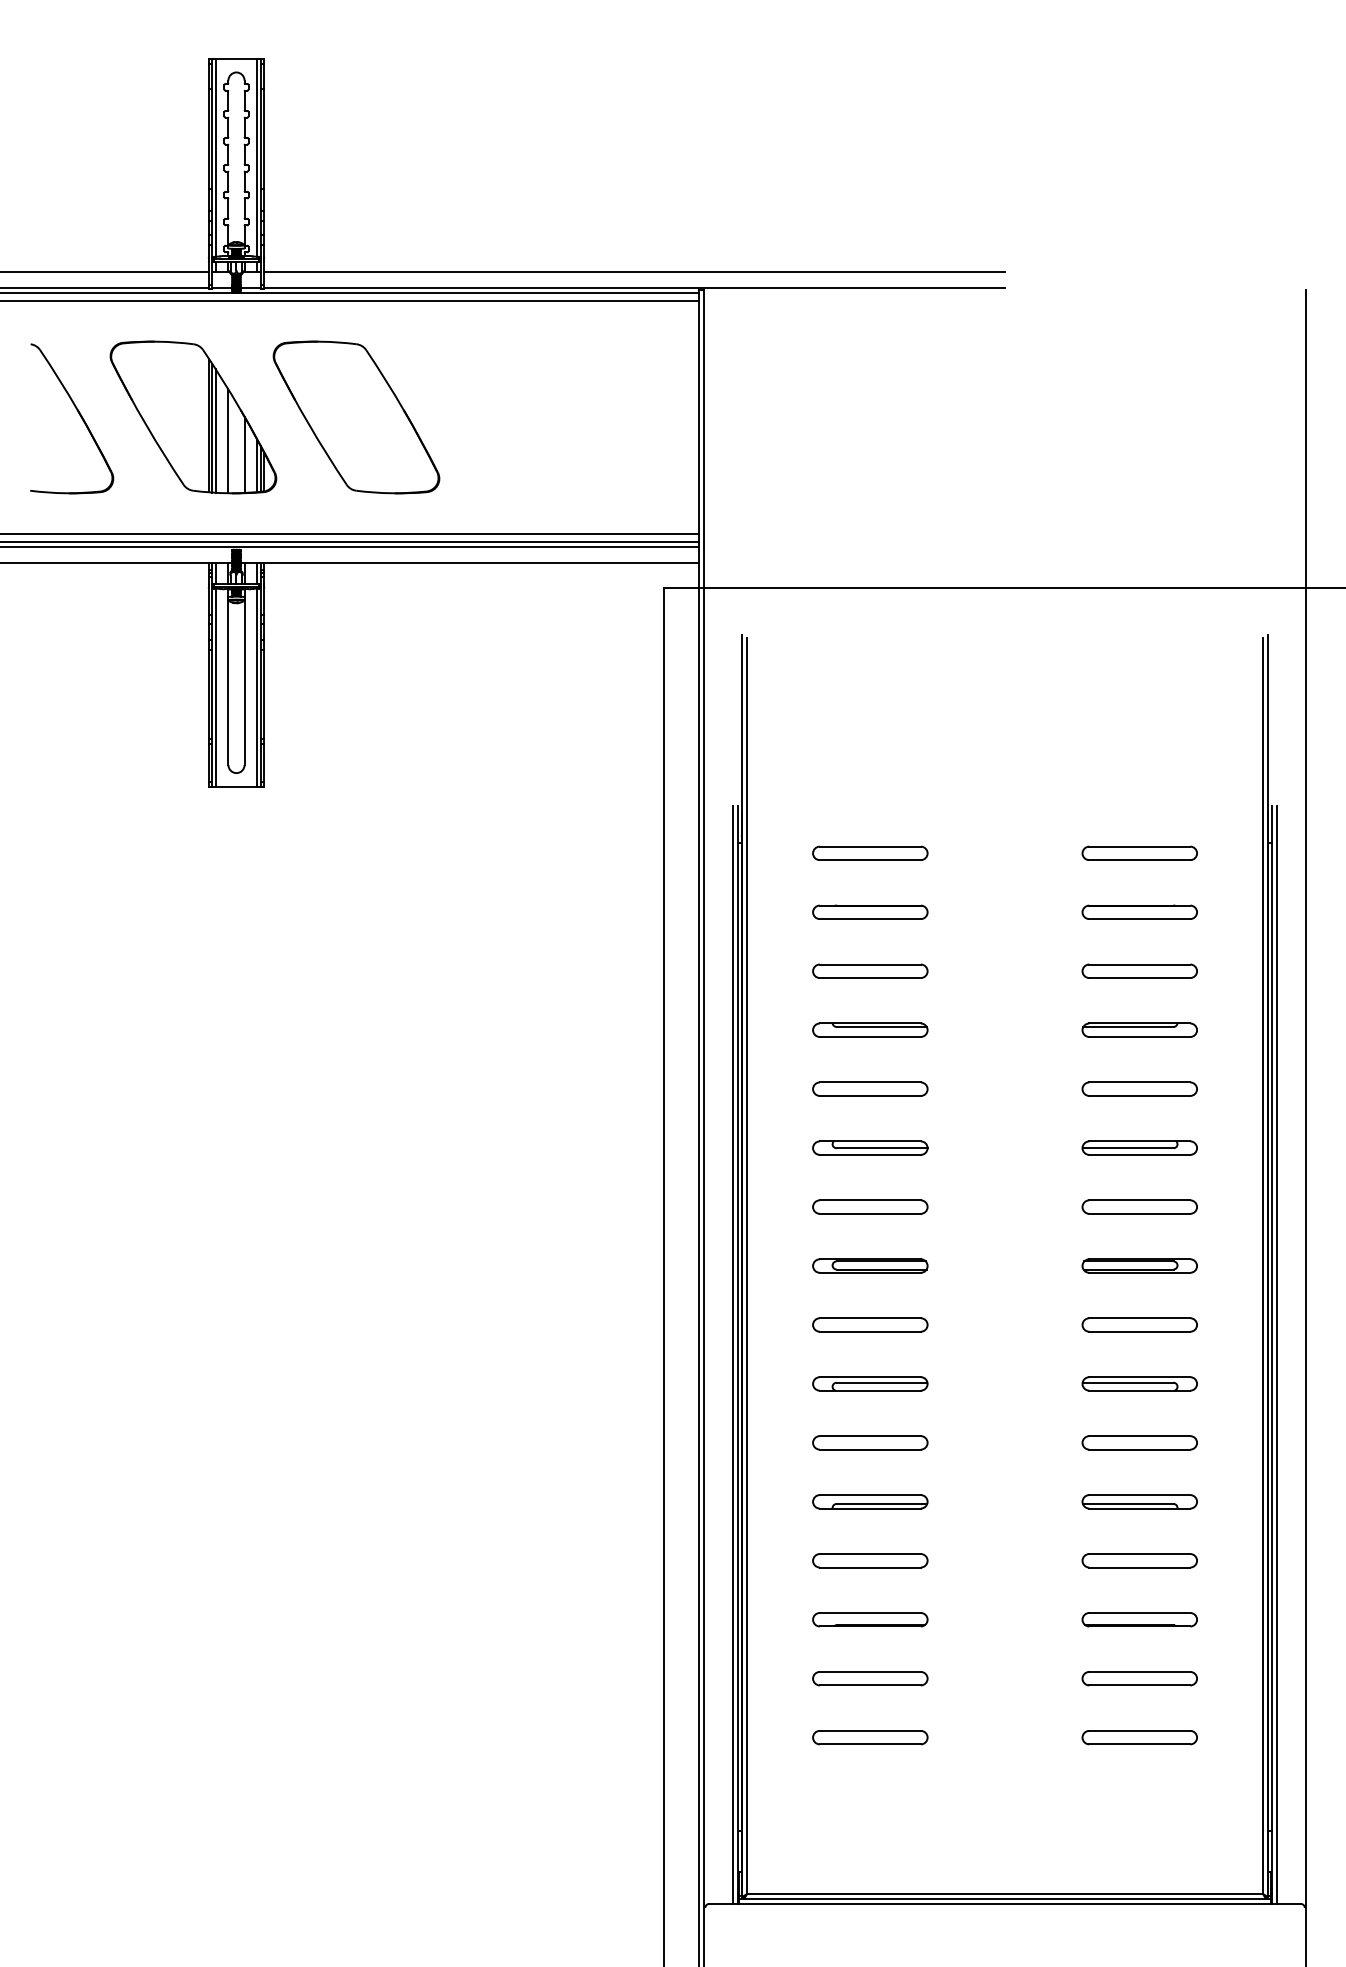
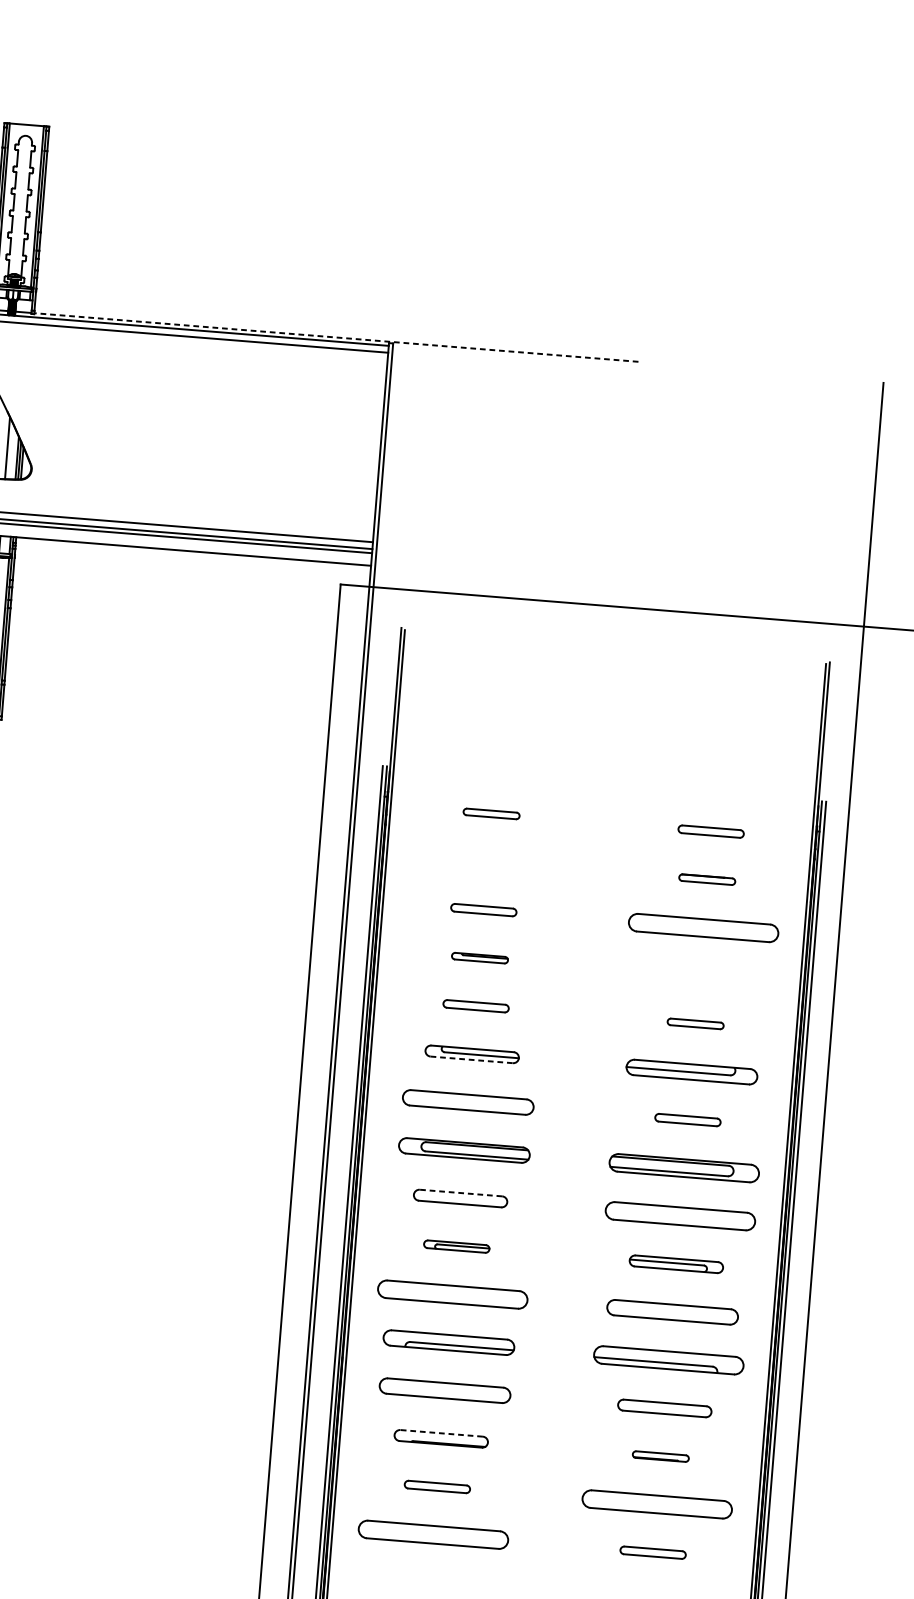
line: (634, 272) -> (337, 325), removed
line: (634, 287) -> (336, 337), solid -> dashed
part: (356, 417) -> (101, 425), removed
part: (870, 852) -> (491, 813), size x0.6
part: (1139, 852) -> (711, 831), size x0.7
part: (870, 911) -> (487, 861), removed
part: (1139, 911) -> (707, 879), size x0.6
part: (870, 970) -> (483, 909), size x0.7
part: (1139, 970) -> (703, 927), size x1.6
part: (870, 1029) -> (480, 957), size x0.6
part: (1139, 1029) -> (699, 975), removed
part: (870, 1088) -> (476, 1005), size x0.7
part: (1139, 1088) -> (695, 1023), size x0.6
part: (1139, 1147) -> (691, 1071), size x1.4
line: (870, 1154) -> (471, 1059), solid -> dashed
part: (870, 1206) -> (468, 1101), size x1.4
part: (1139, 1206) -> (687, 1119), size x0.7
part: (870, 1265) -> (464, 1150), size x1.4
part: (1139, 1265) -> (683, 1167), size x1.6
line: (870, 1318) -> (461, 1193), solid -> dashed
part: (1139, 1324) -> (680, 1215), size x1.6
part: (870, 1383) -> (456, 1246), size x0.7
part: (870, 1442) -> (453, 1294), size x1.6
part: (1139, 1442) -> (672, 1312), size x1.4
part: (870, 1501) -> (449, 1342), size x1.4
part: (1139, 1501) -> (668, 1360), size x1.6
part: (870, 1560) -> (445, 1390), size x1.4
line: (870, 1612) -> (441, 1432), solid -> dashed
part: (1139, 1619) -> (660, 1456), size x0.6
part: (870, 1678) -> (437, 1486), size x0.7
part: (1139, 1678) -> (656, 1504), size x1.6
part: (870, 1737) -> (433, 1534), size x1.6
part: (1139, 1737) -> (652, 1552), size x0.7

